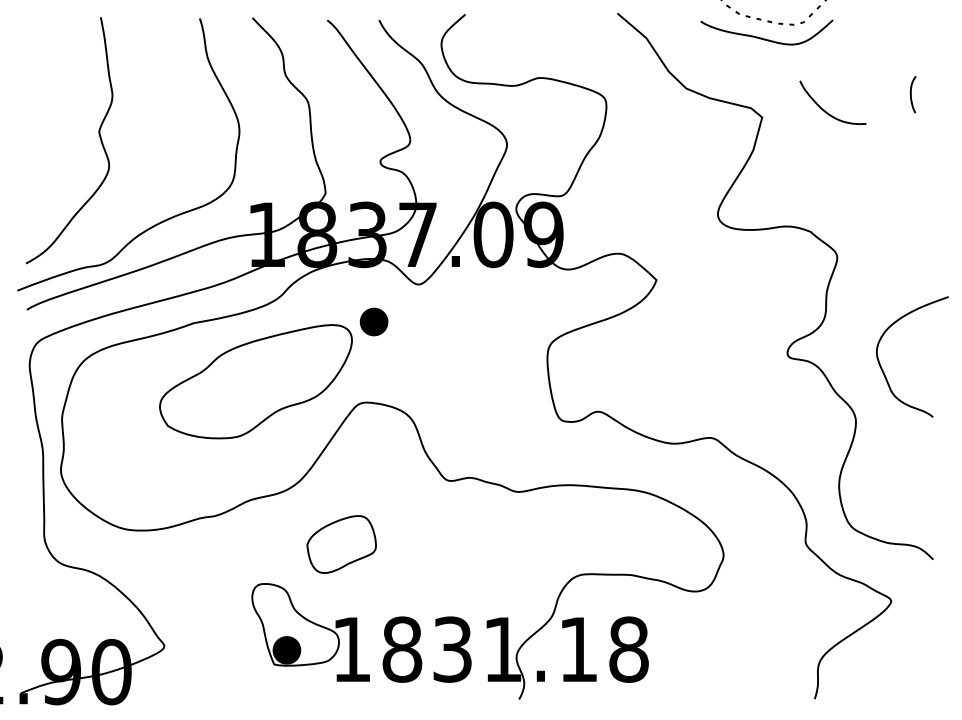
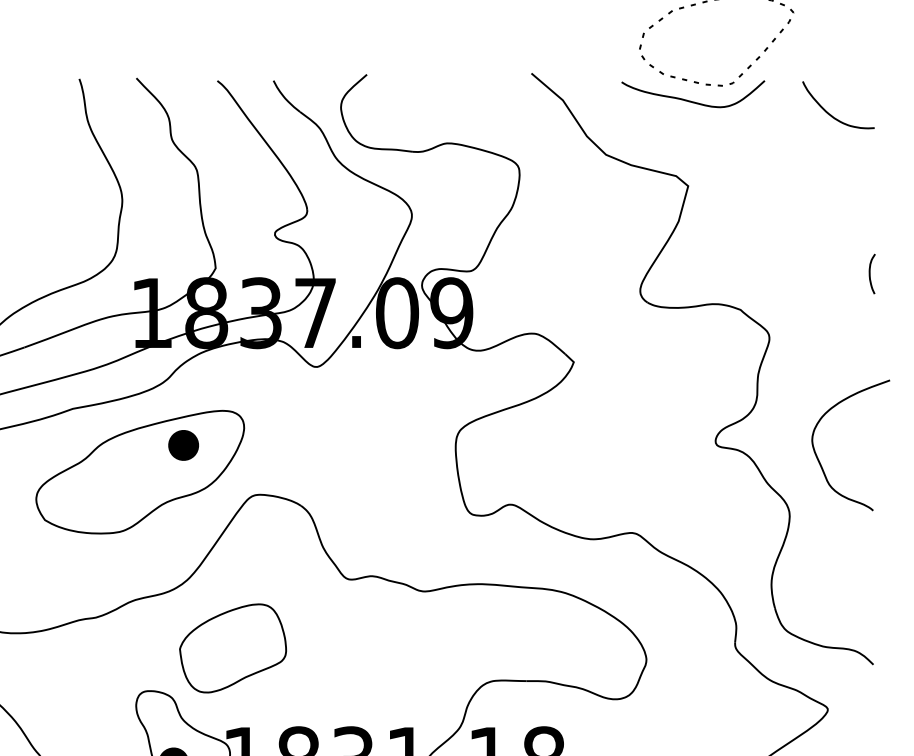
curve: (911, 94) -> (870, 273), moved
curve: (824, 109) -> (829, 112), moved
part: (373, 321) -> (183, 444), moved
part: (341, 544) -> (232, 648), size x1.43

